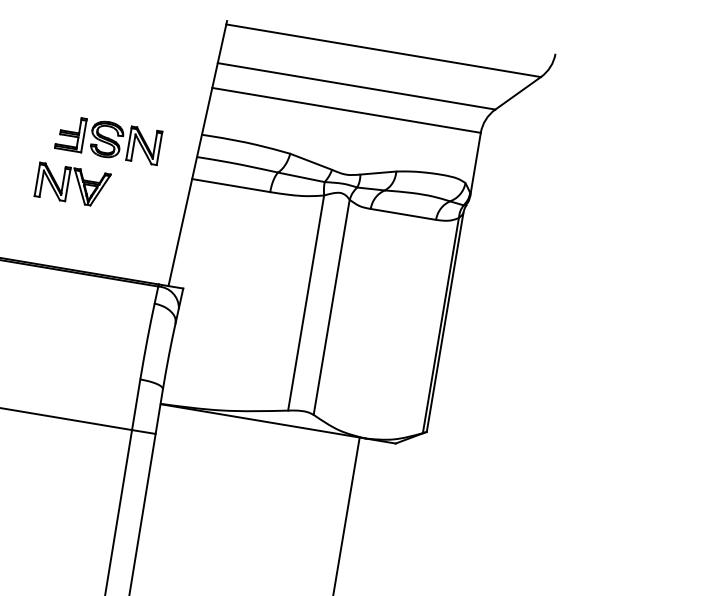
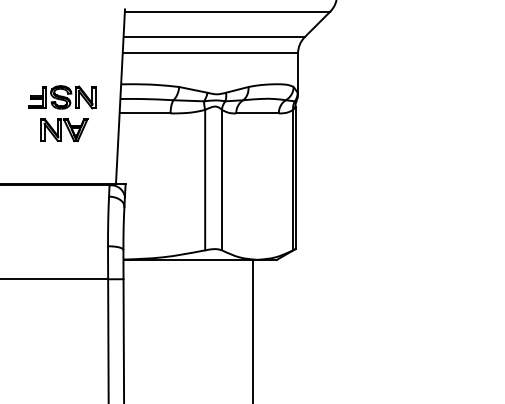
part: (72, 185) -> (64, 130), moved

